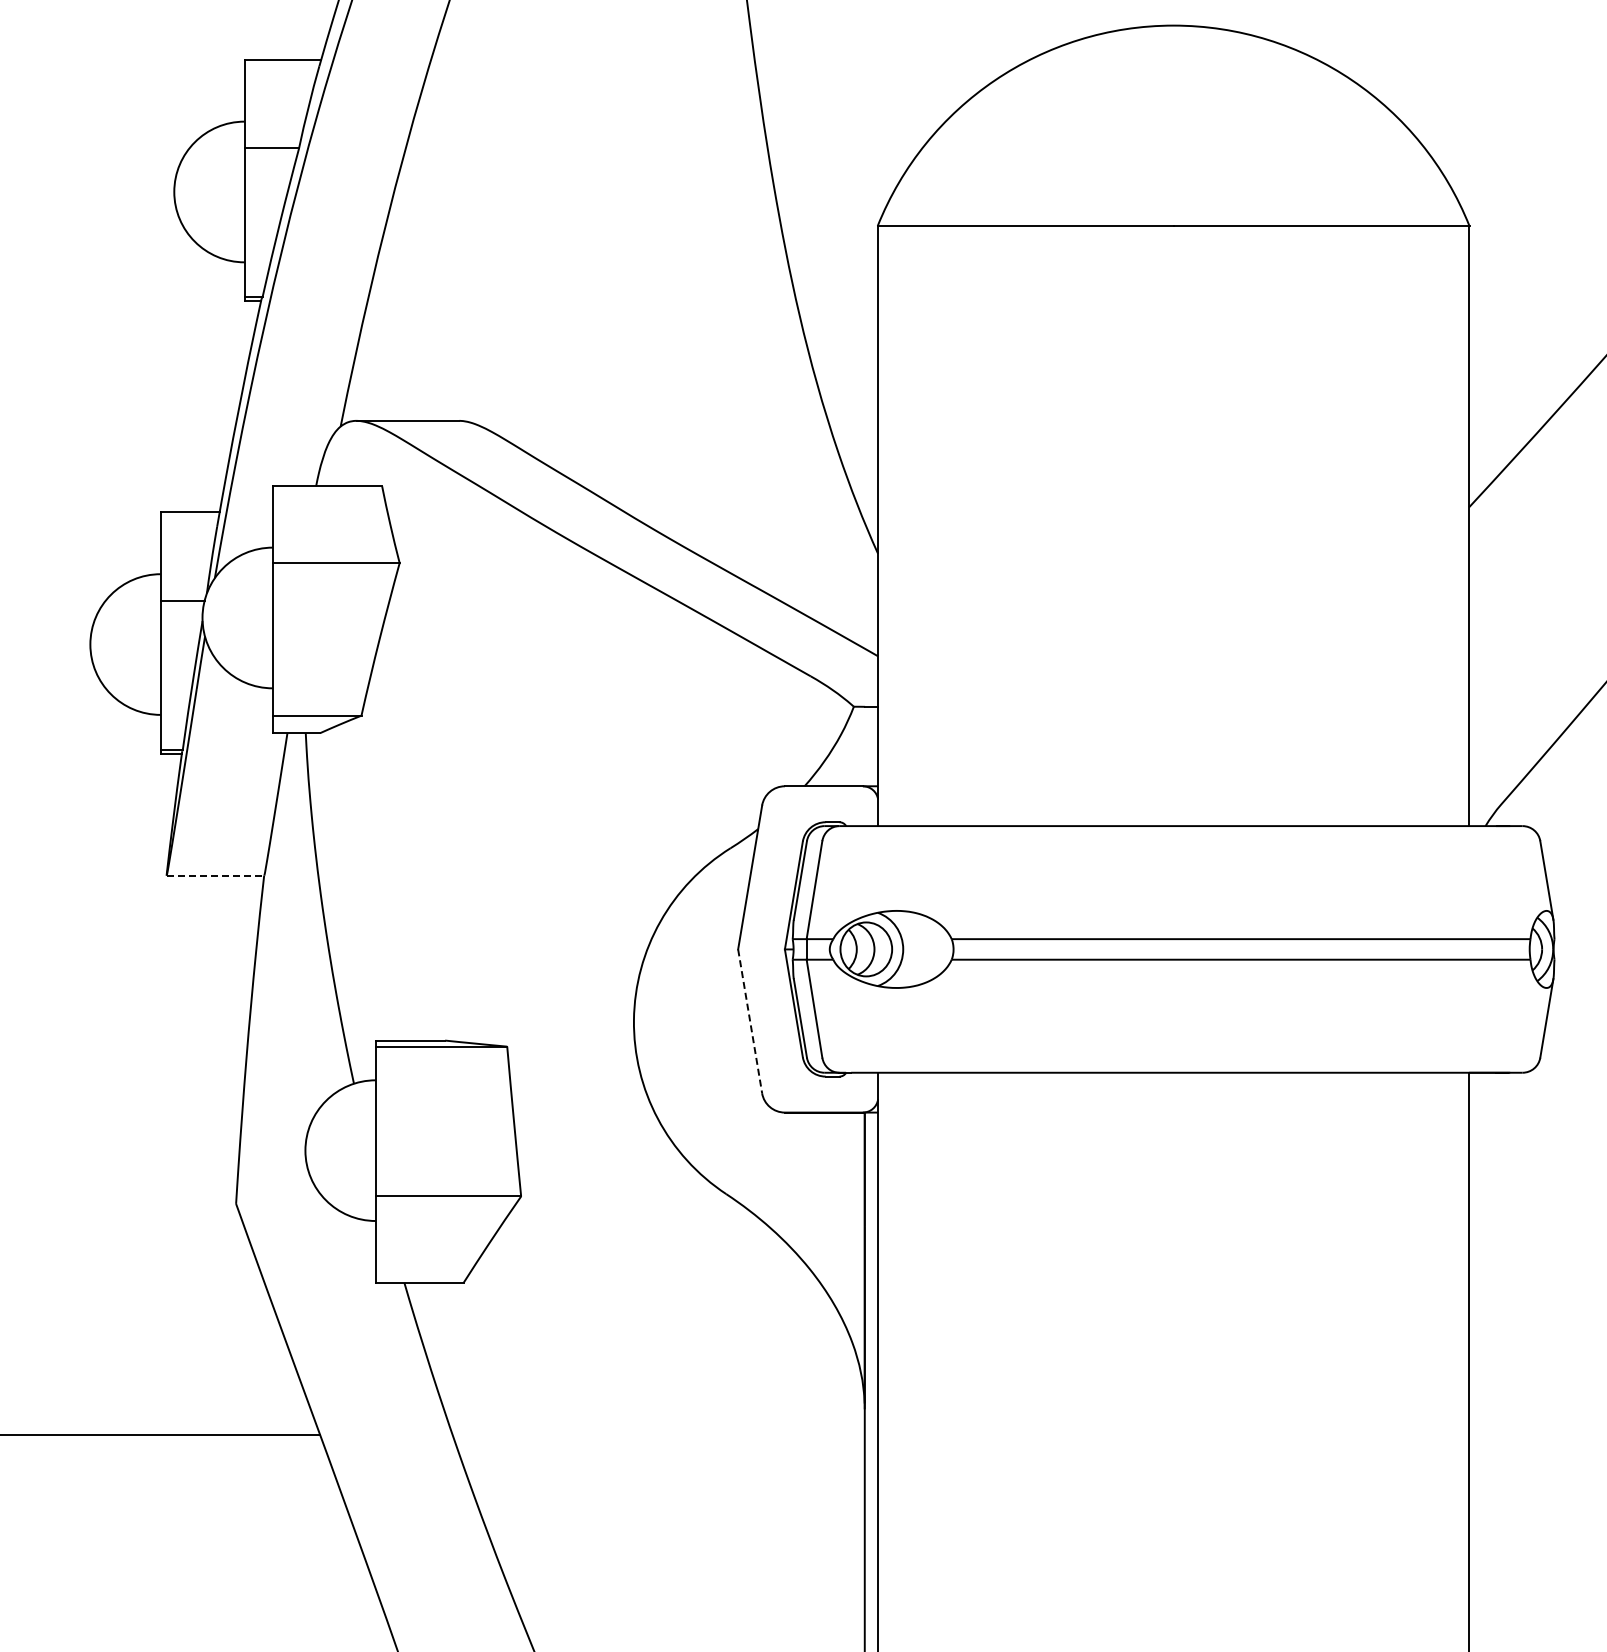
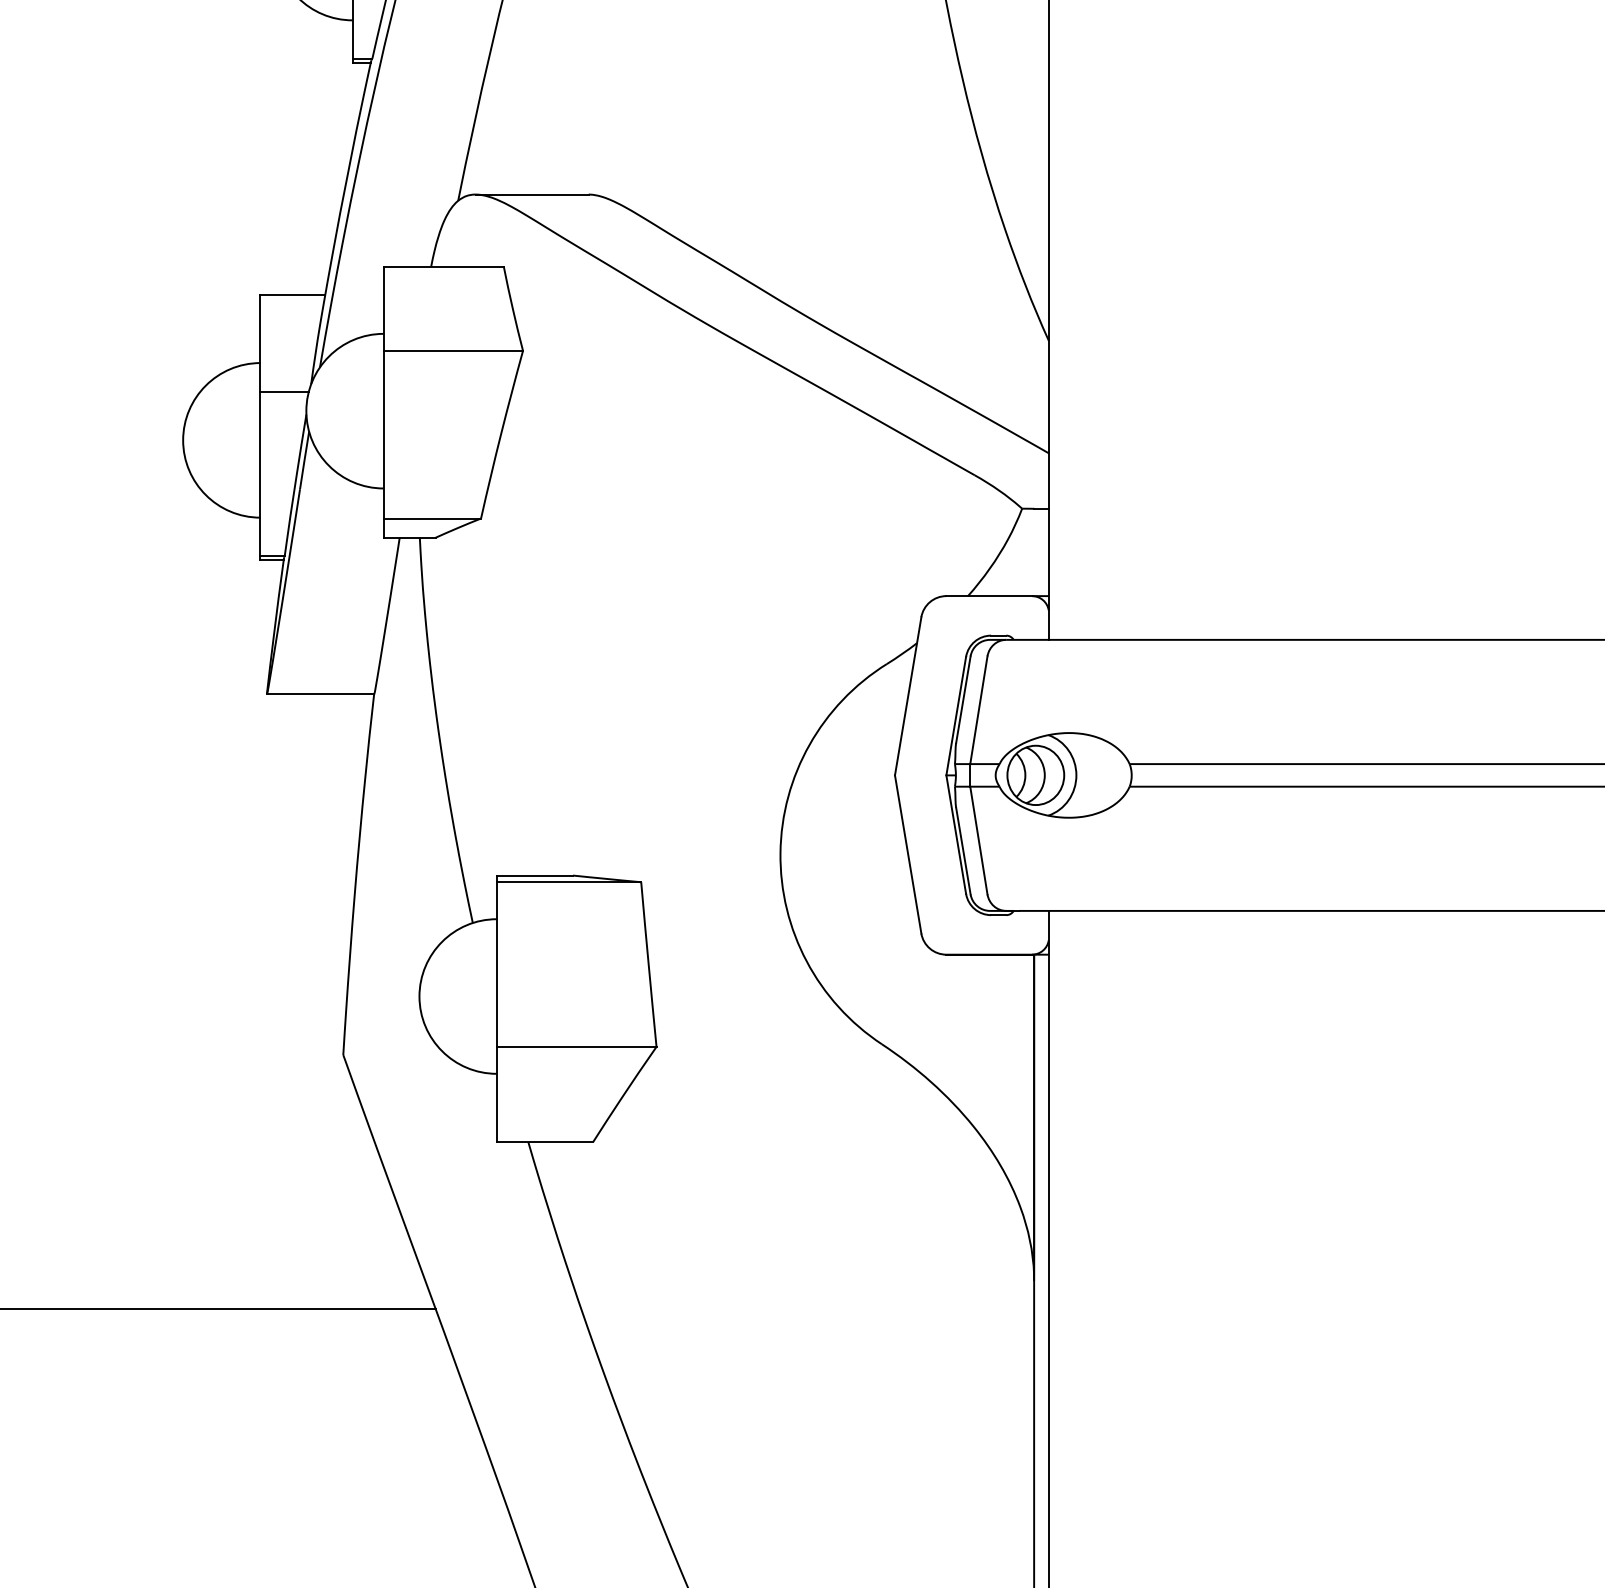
line: (215, 875) -> (320, 694), dashed -> solid
line: (750, 1021) -> (908, 854), dashed -> solid

